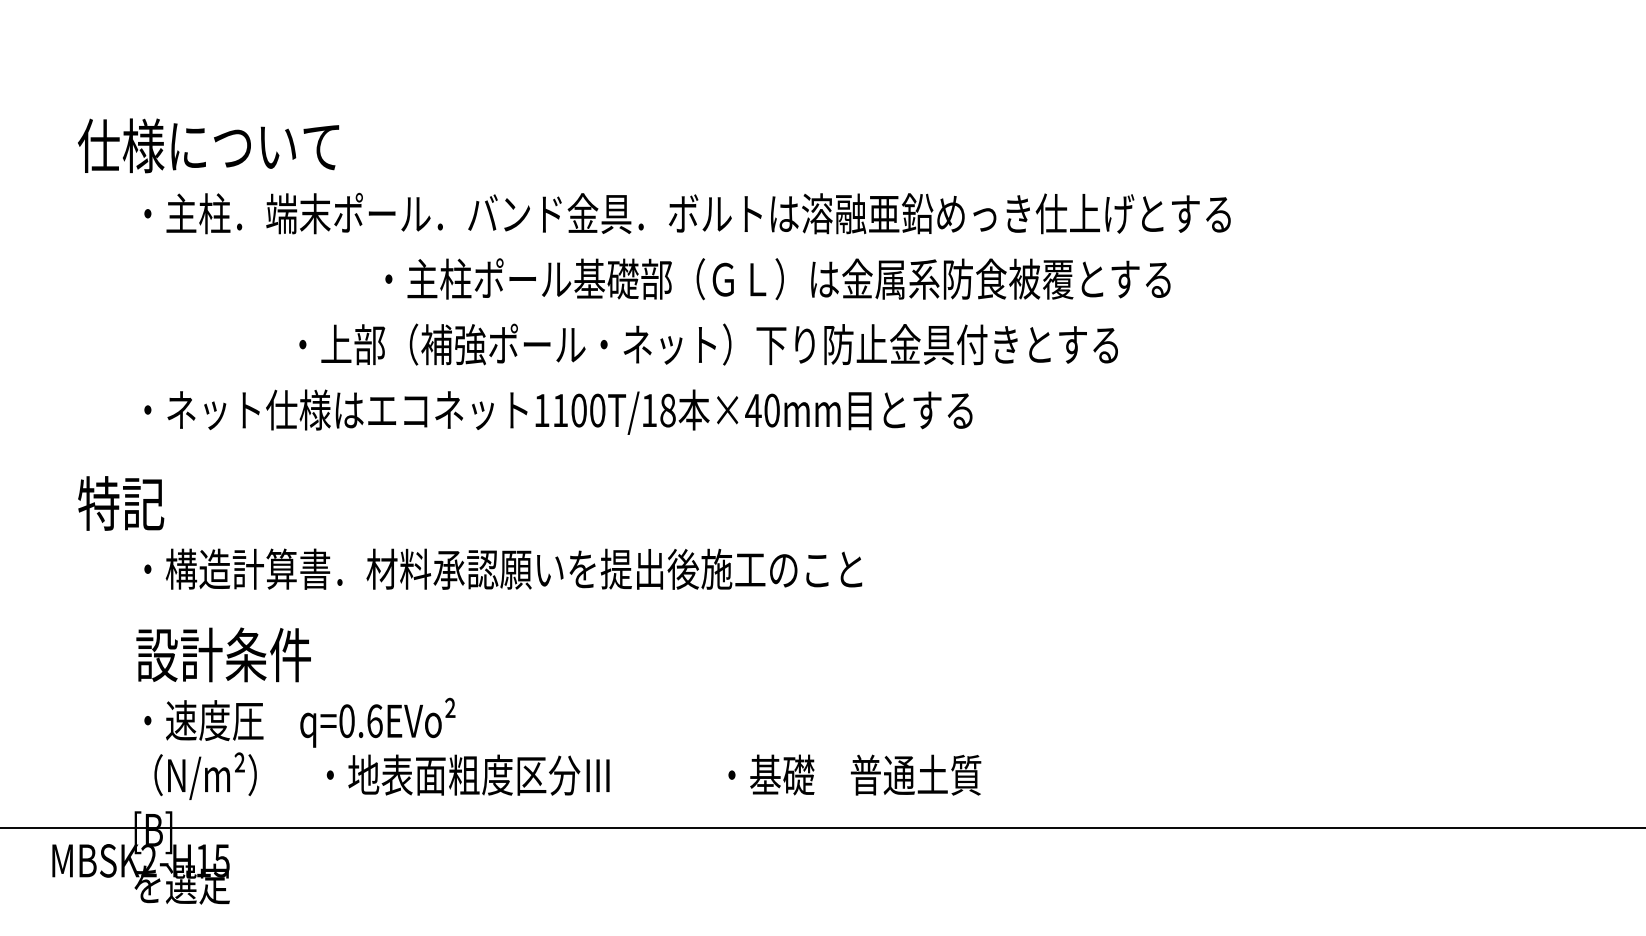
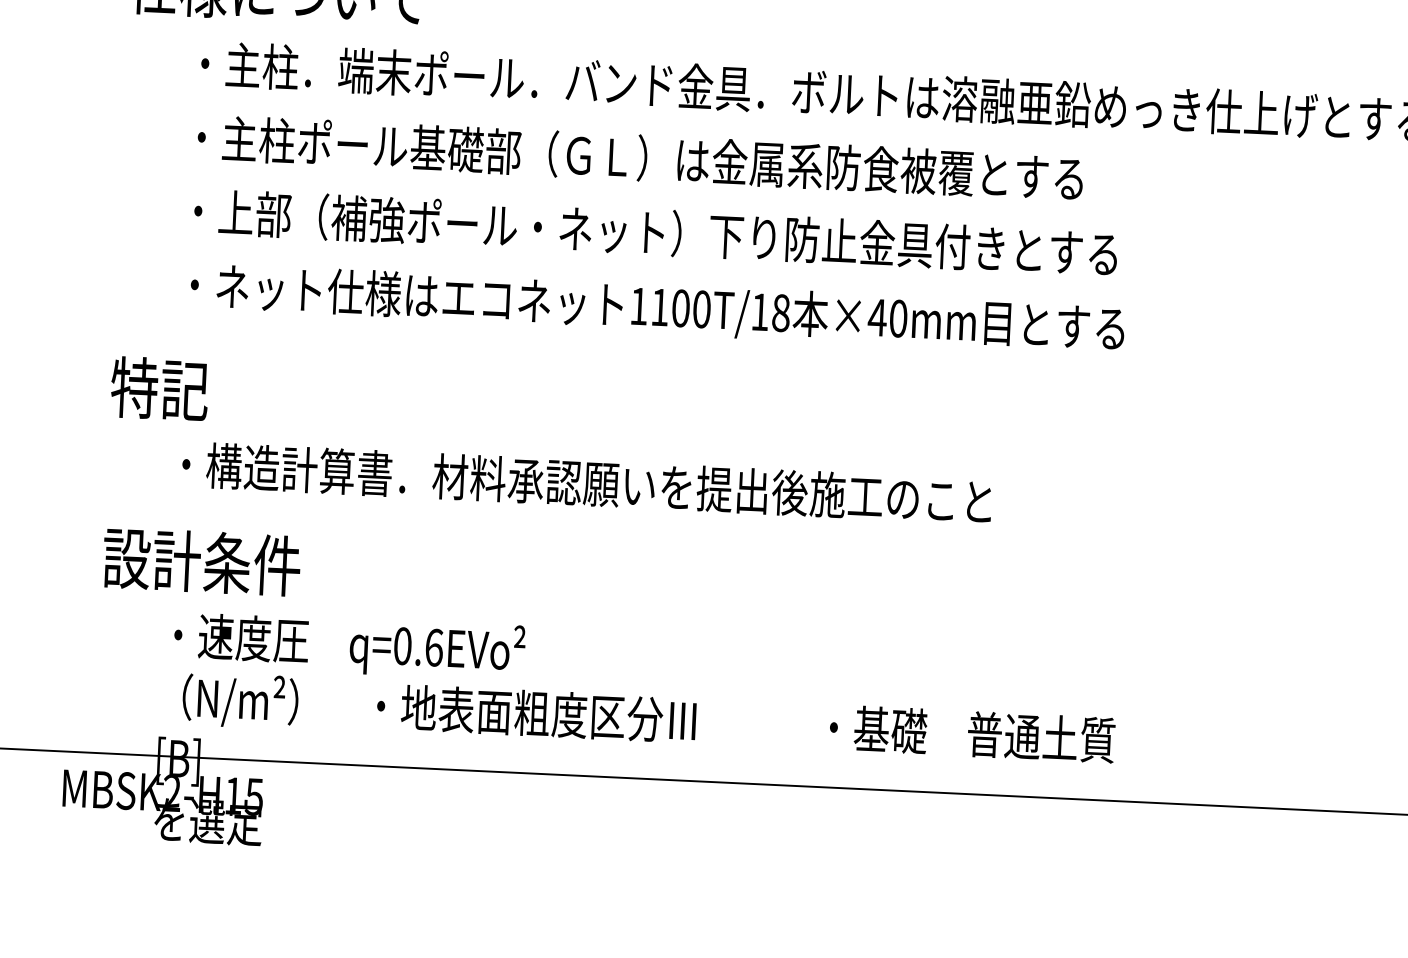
text: (777, 279) -> (639, 158), moved
text: (708, 344) -> (655, 232), moved
text: (223, 654) -> (201, 561), moved

